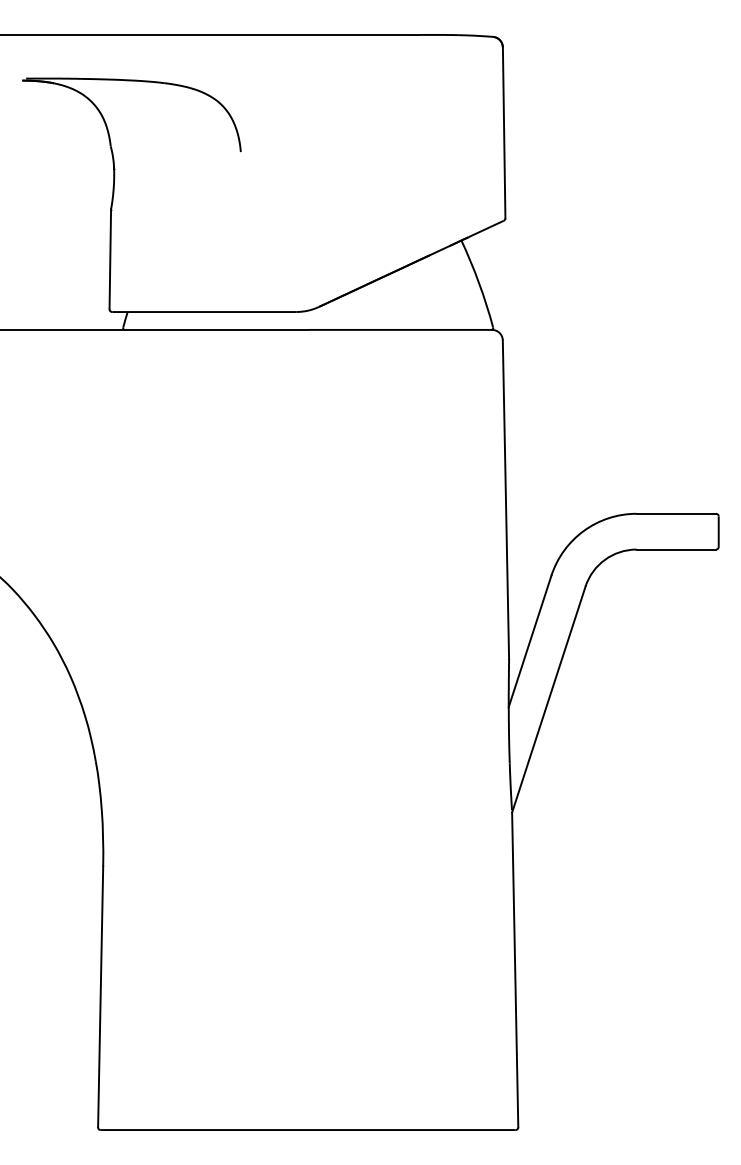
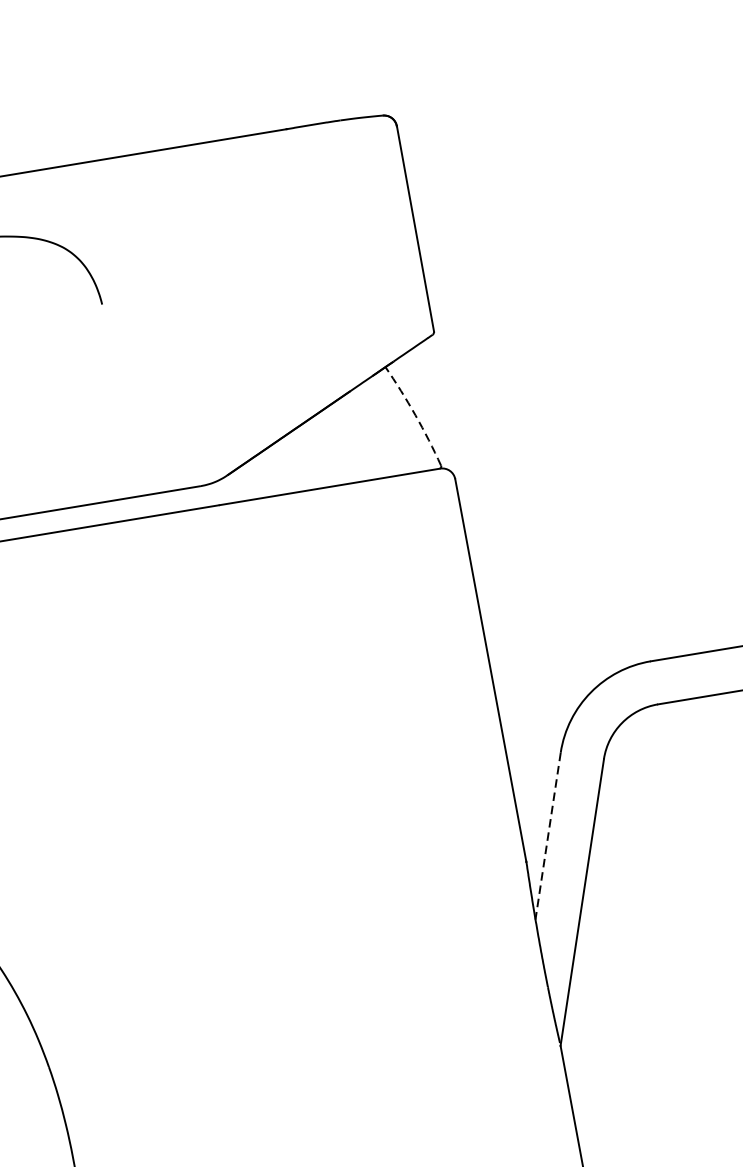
arc: (479, 283) -> (415, 415), solid -> dashed
line: (529, 641) -> (547, 836), solid -> dashed

